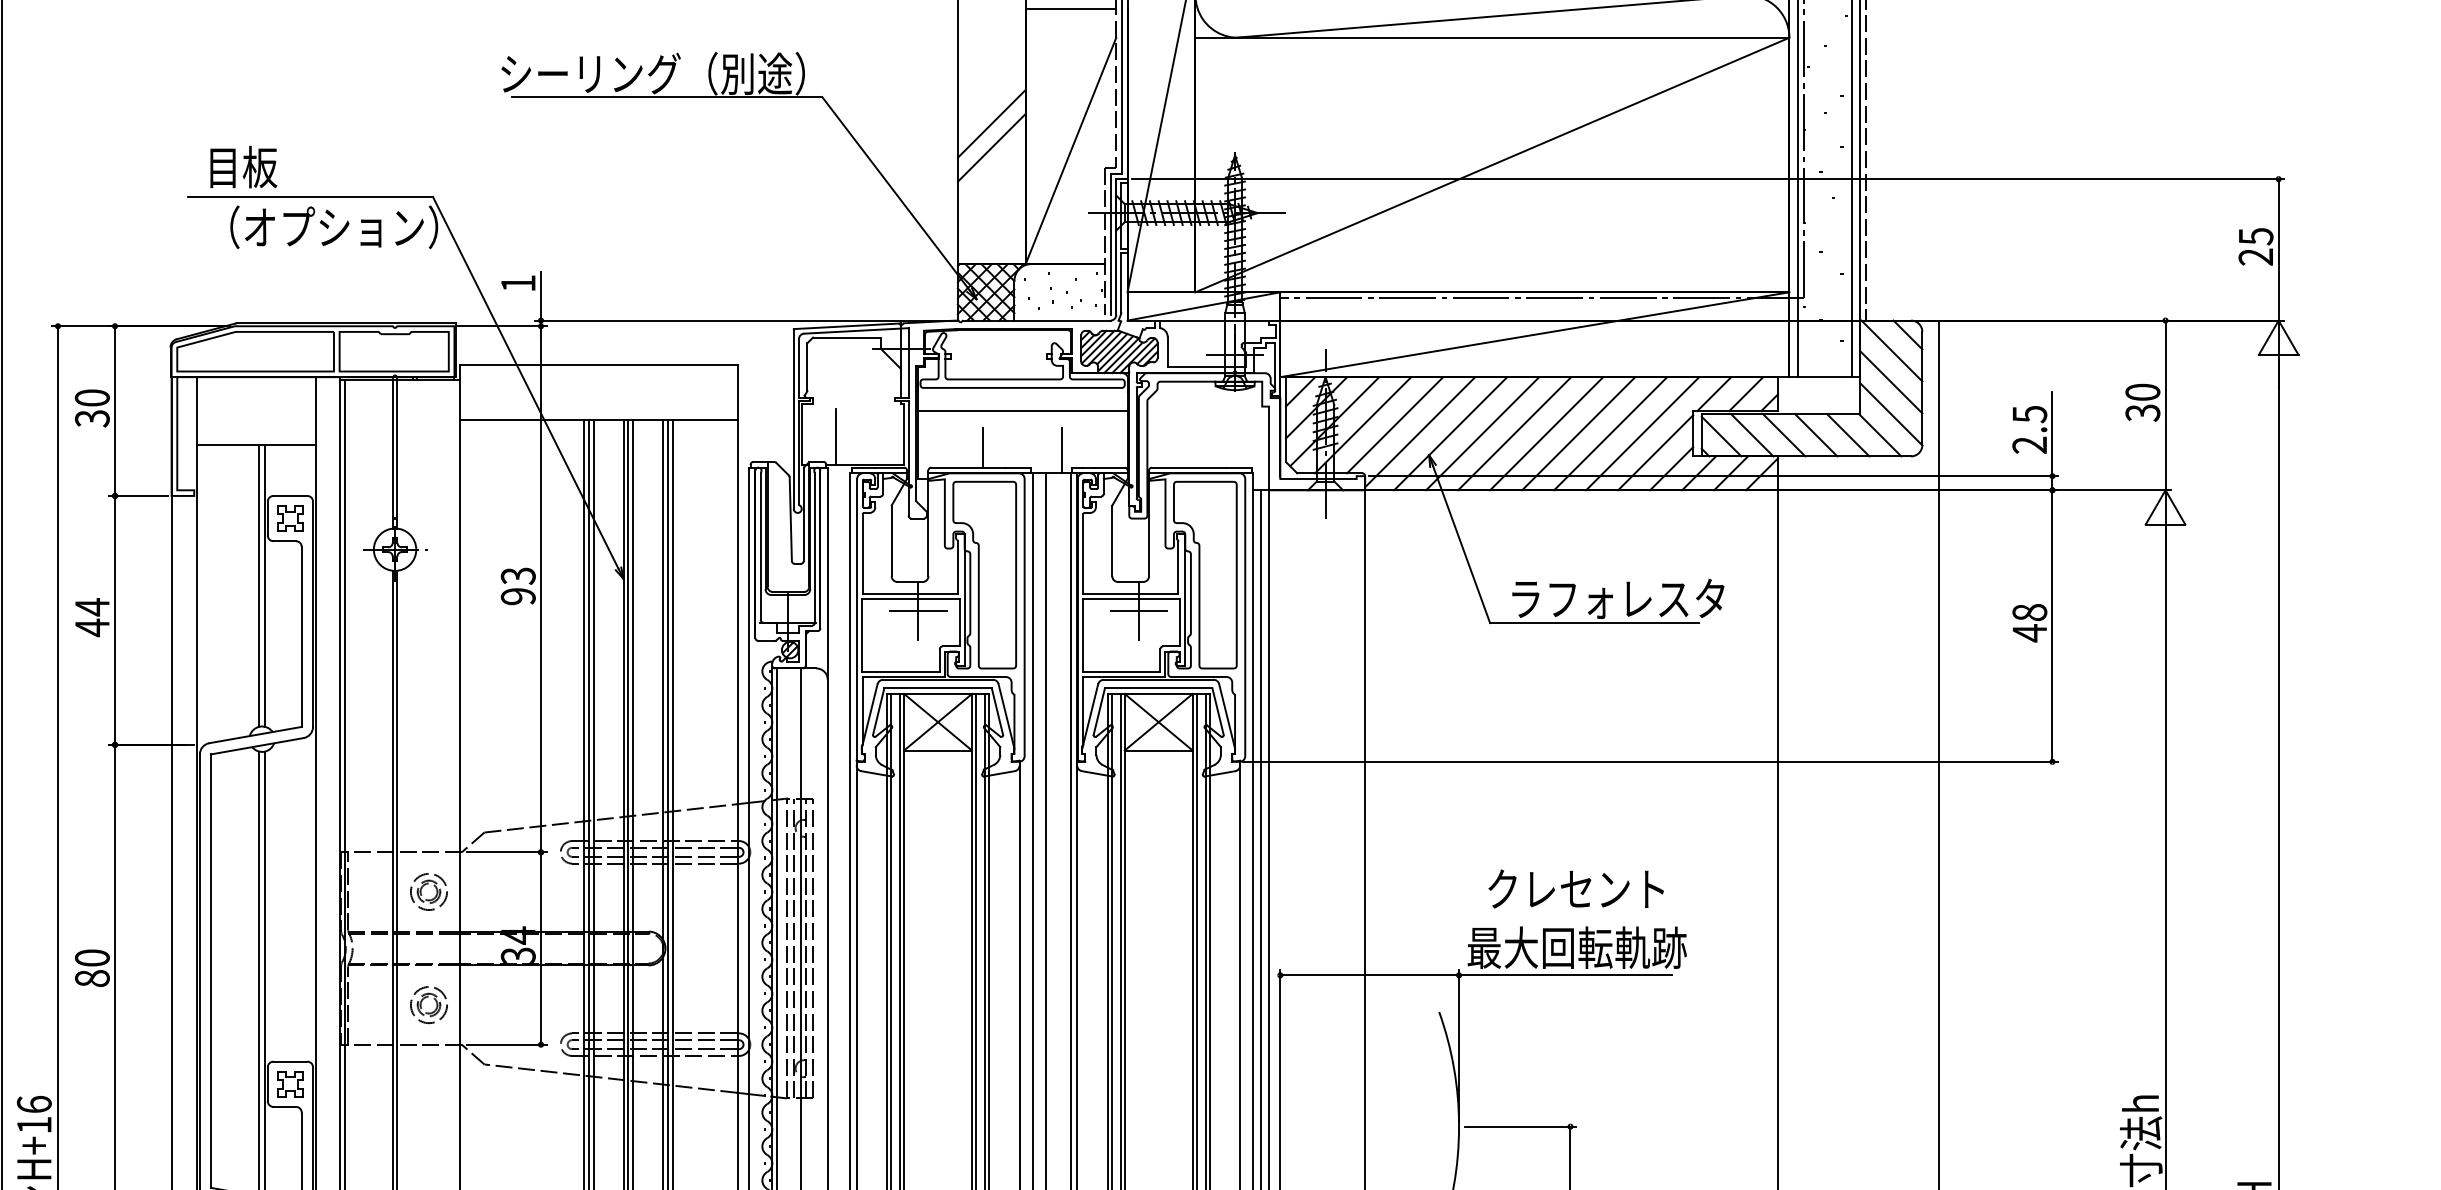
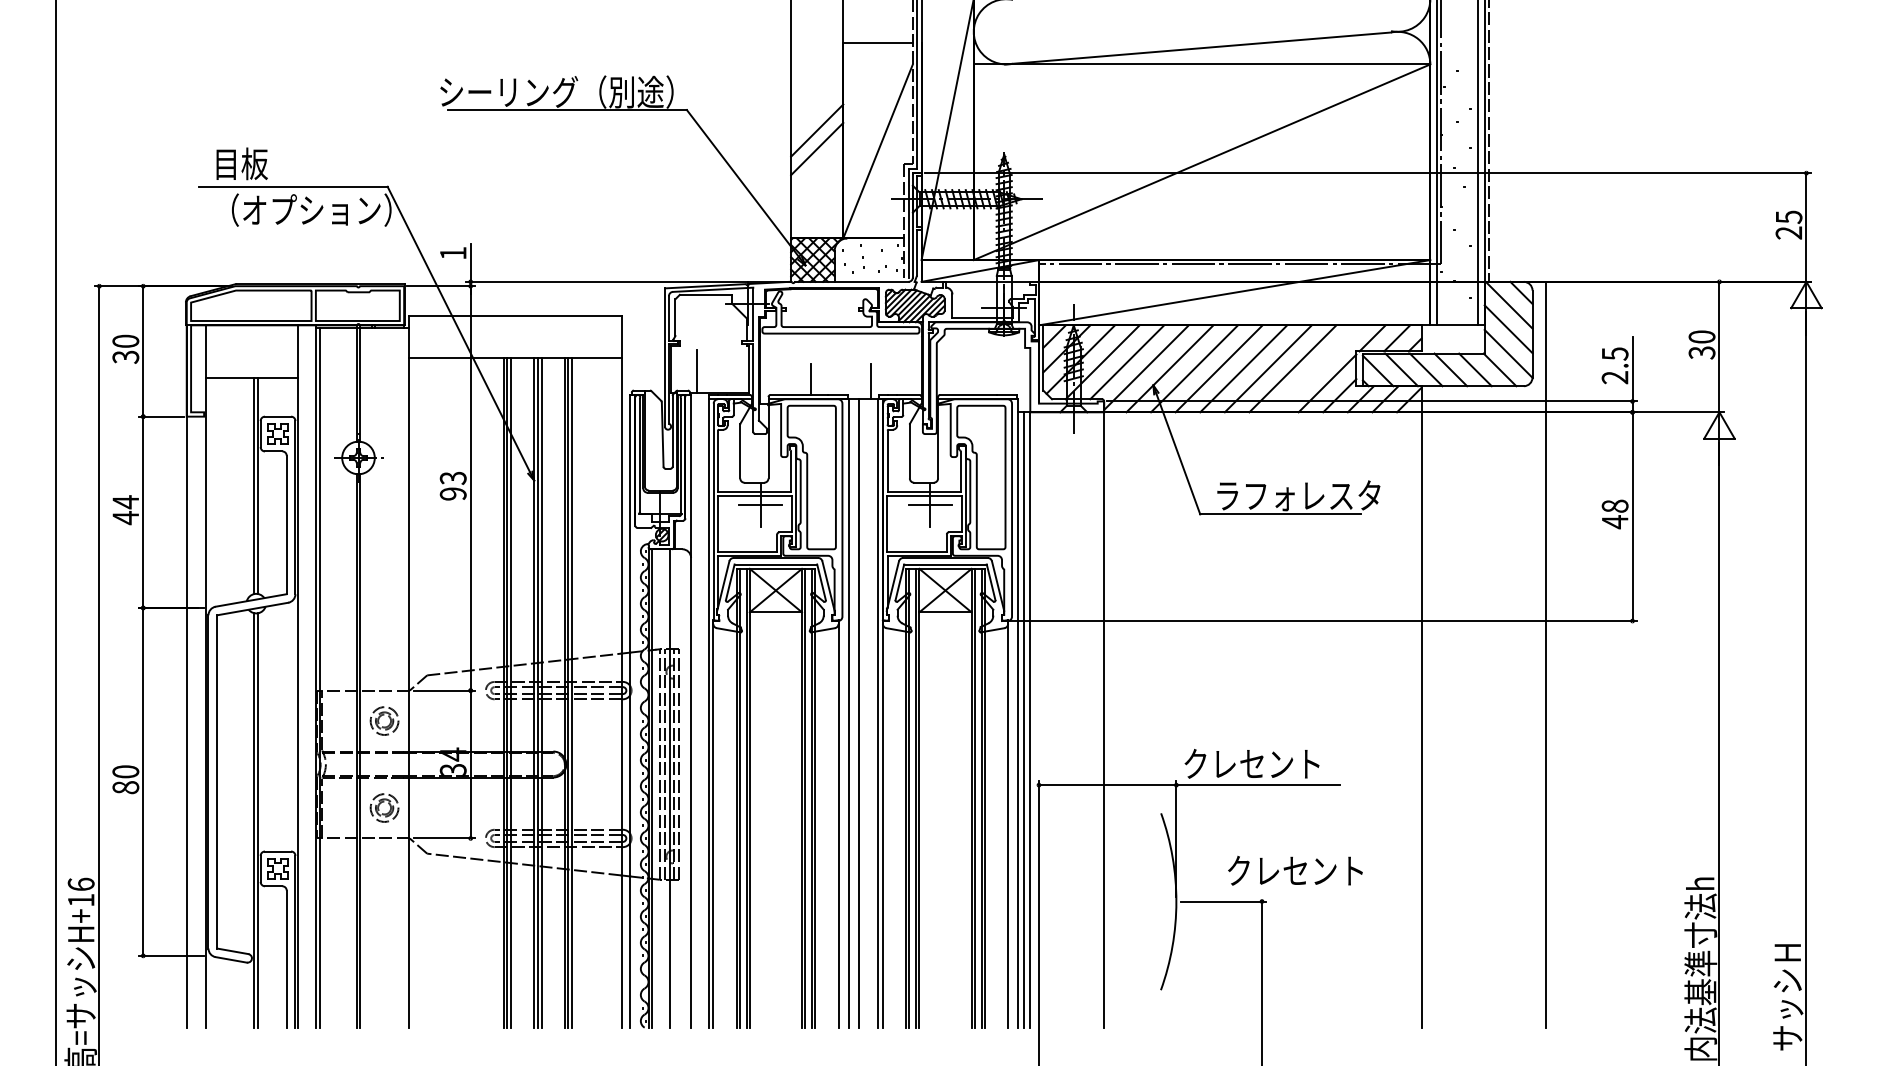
line: (1022, 411) -> (840, 351), removed
line: (1642, 433) -> (1317, 368), removed
text: (1576, 888) -> (1295, 870), moved
text: (1577, 947) -> (1267, 763), 最大回転軌跡 -> クレセント

